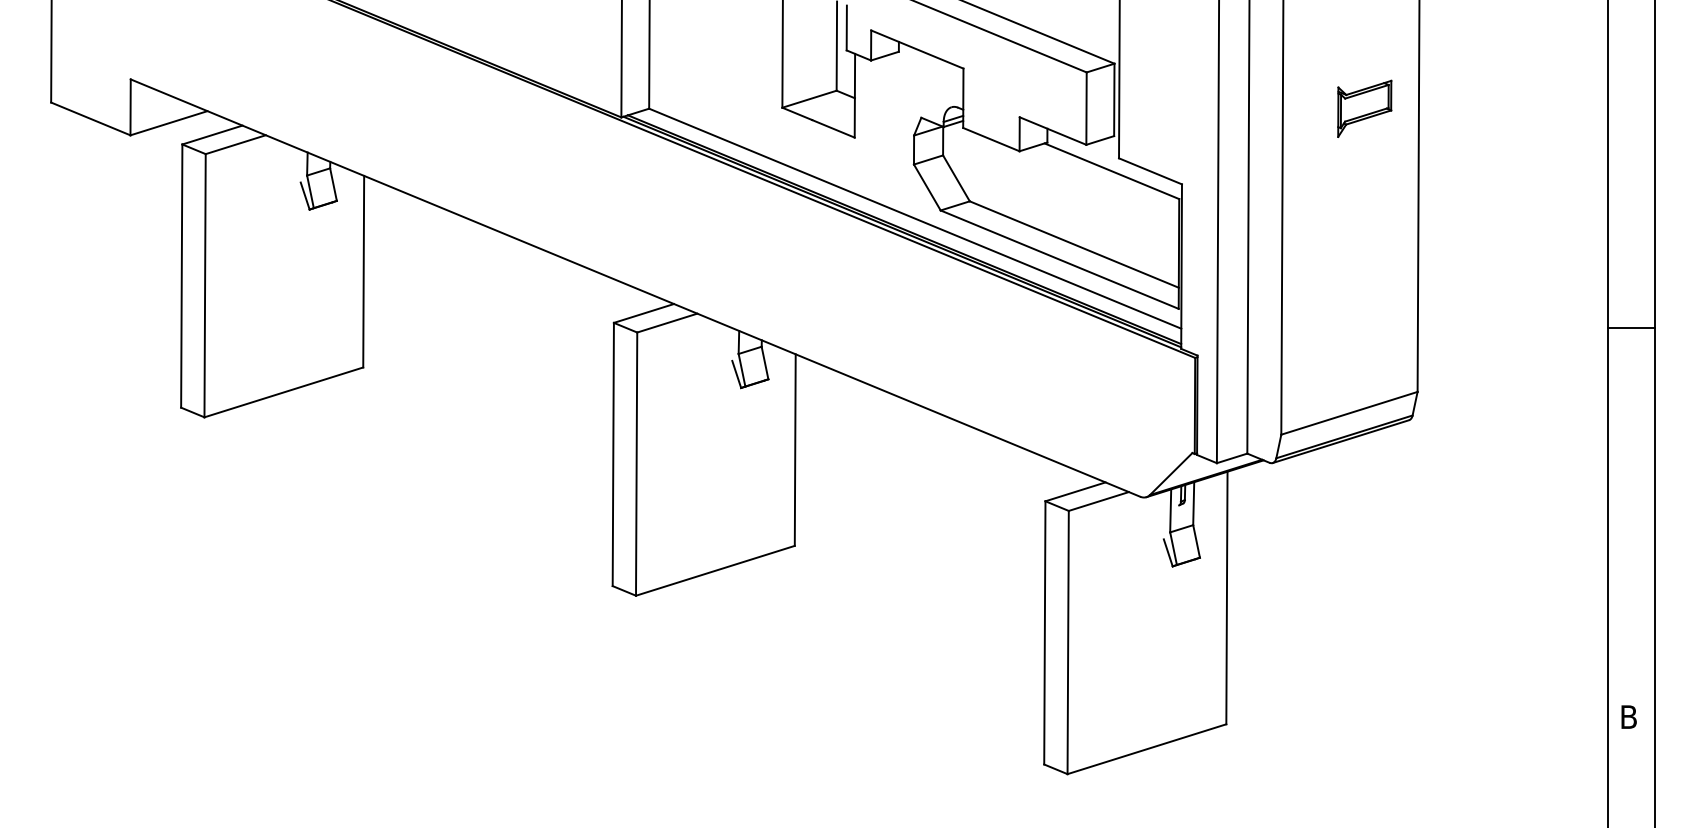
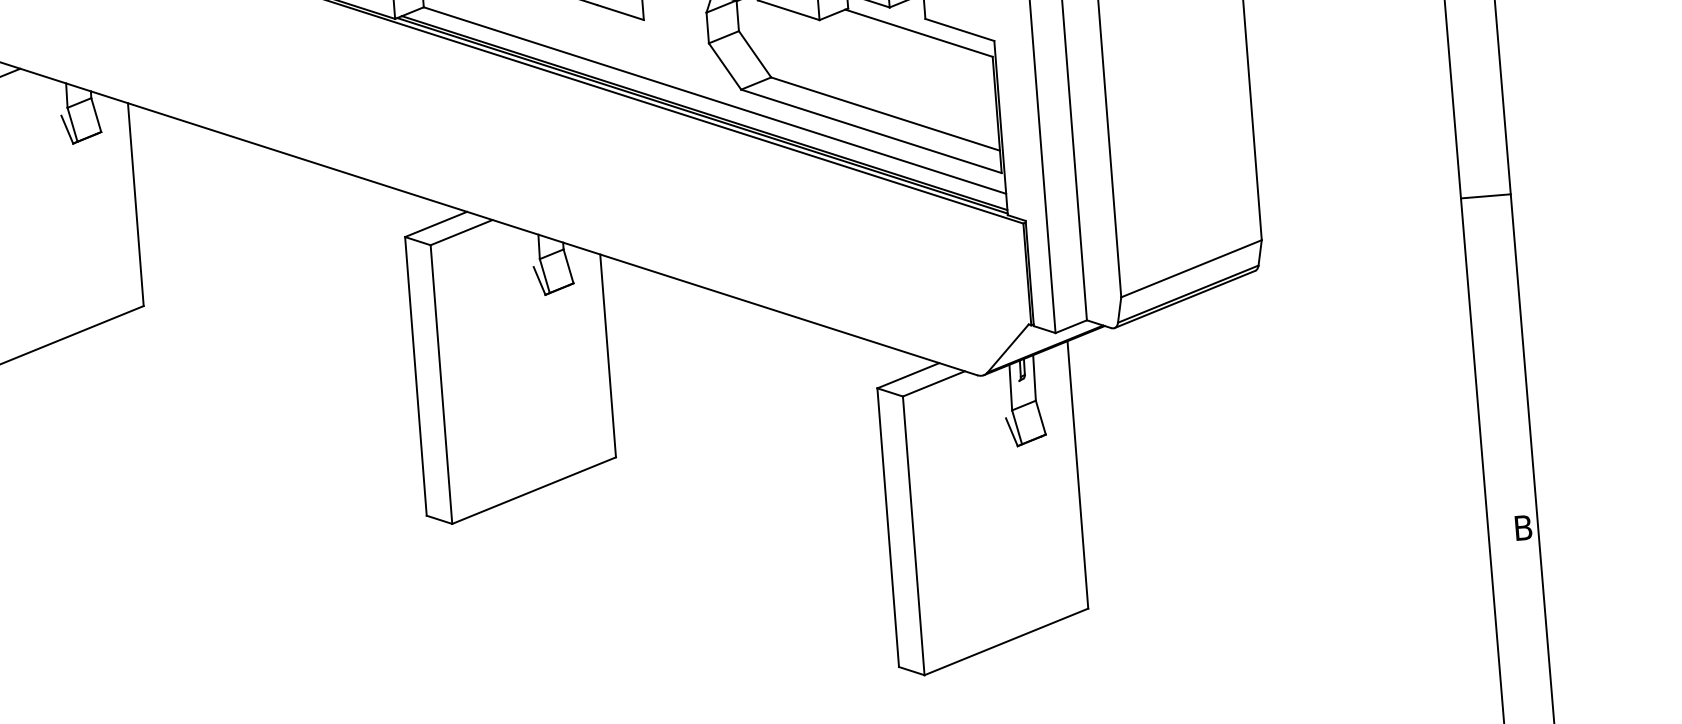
line: (1630, 328) -> (1485, 196), moved
text: (1628, 716) -> (1522, 527), moved

